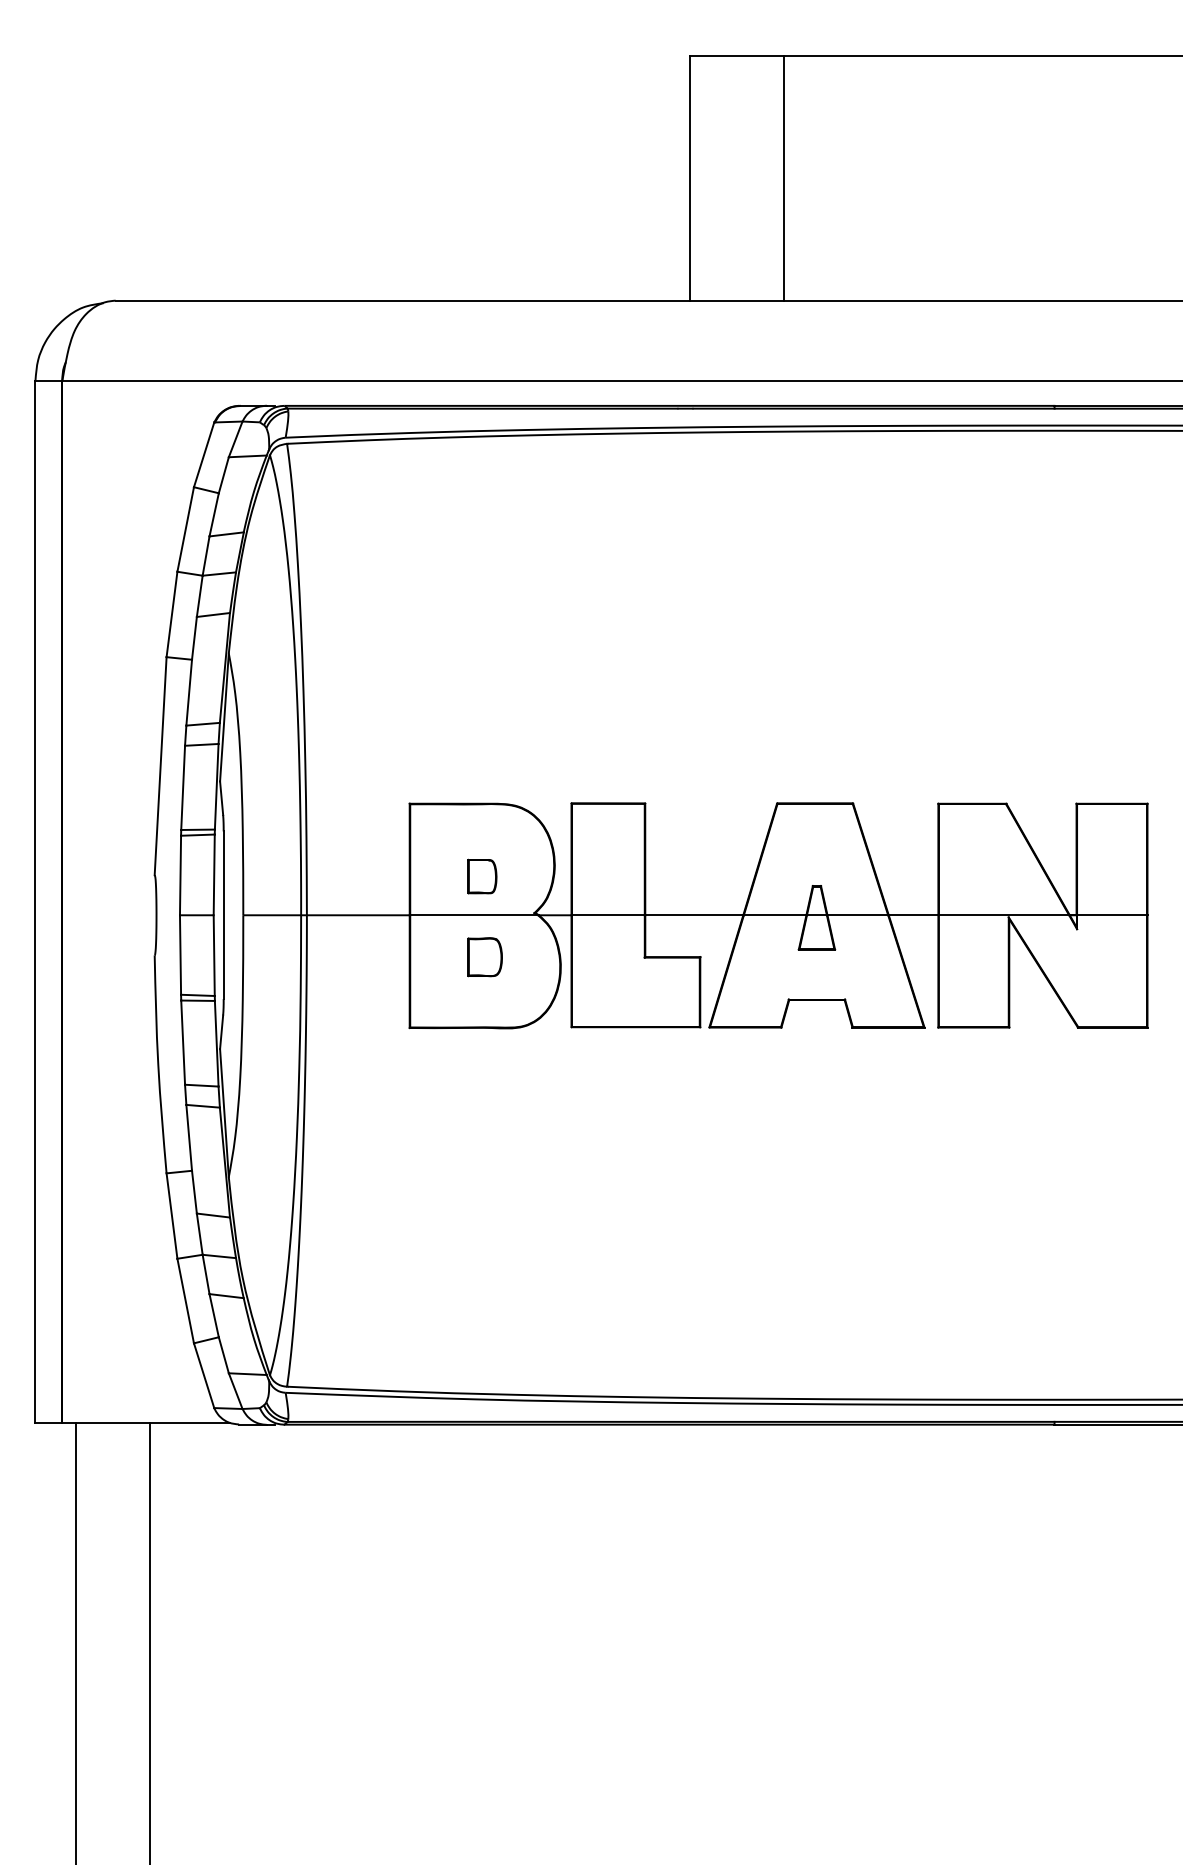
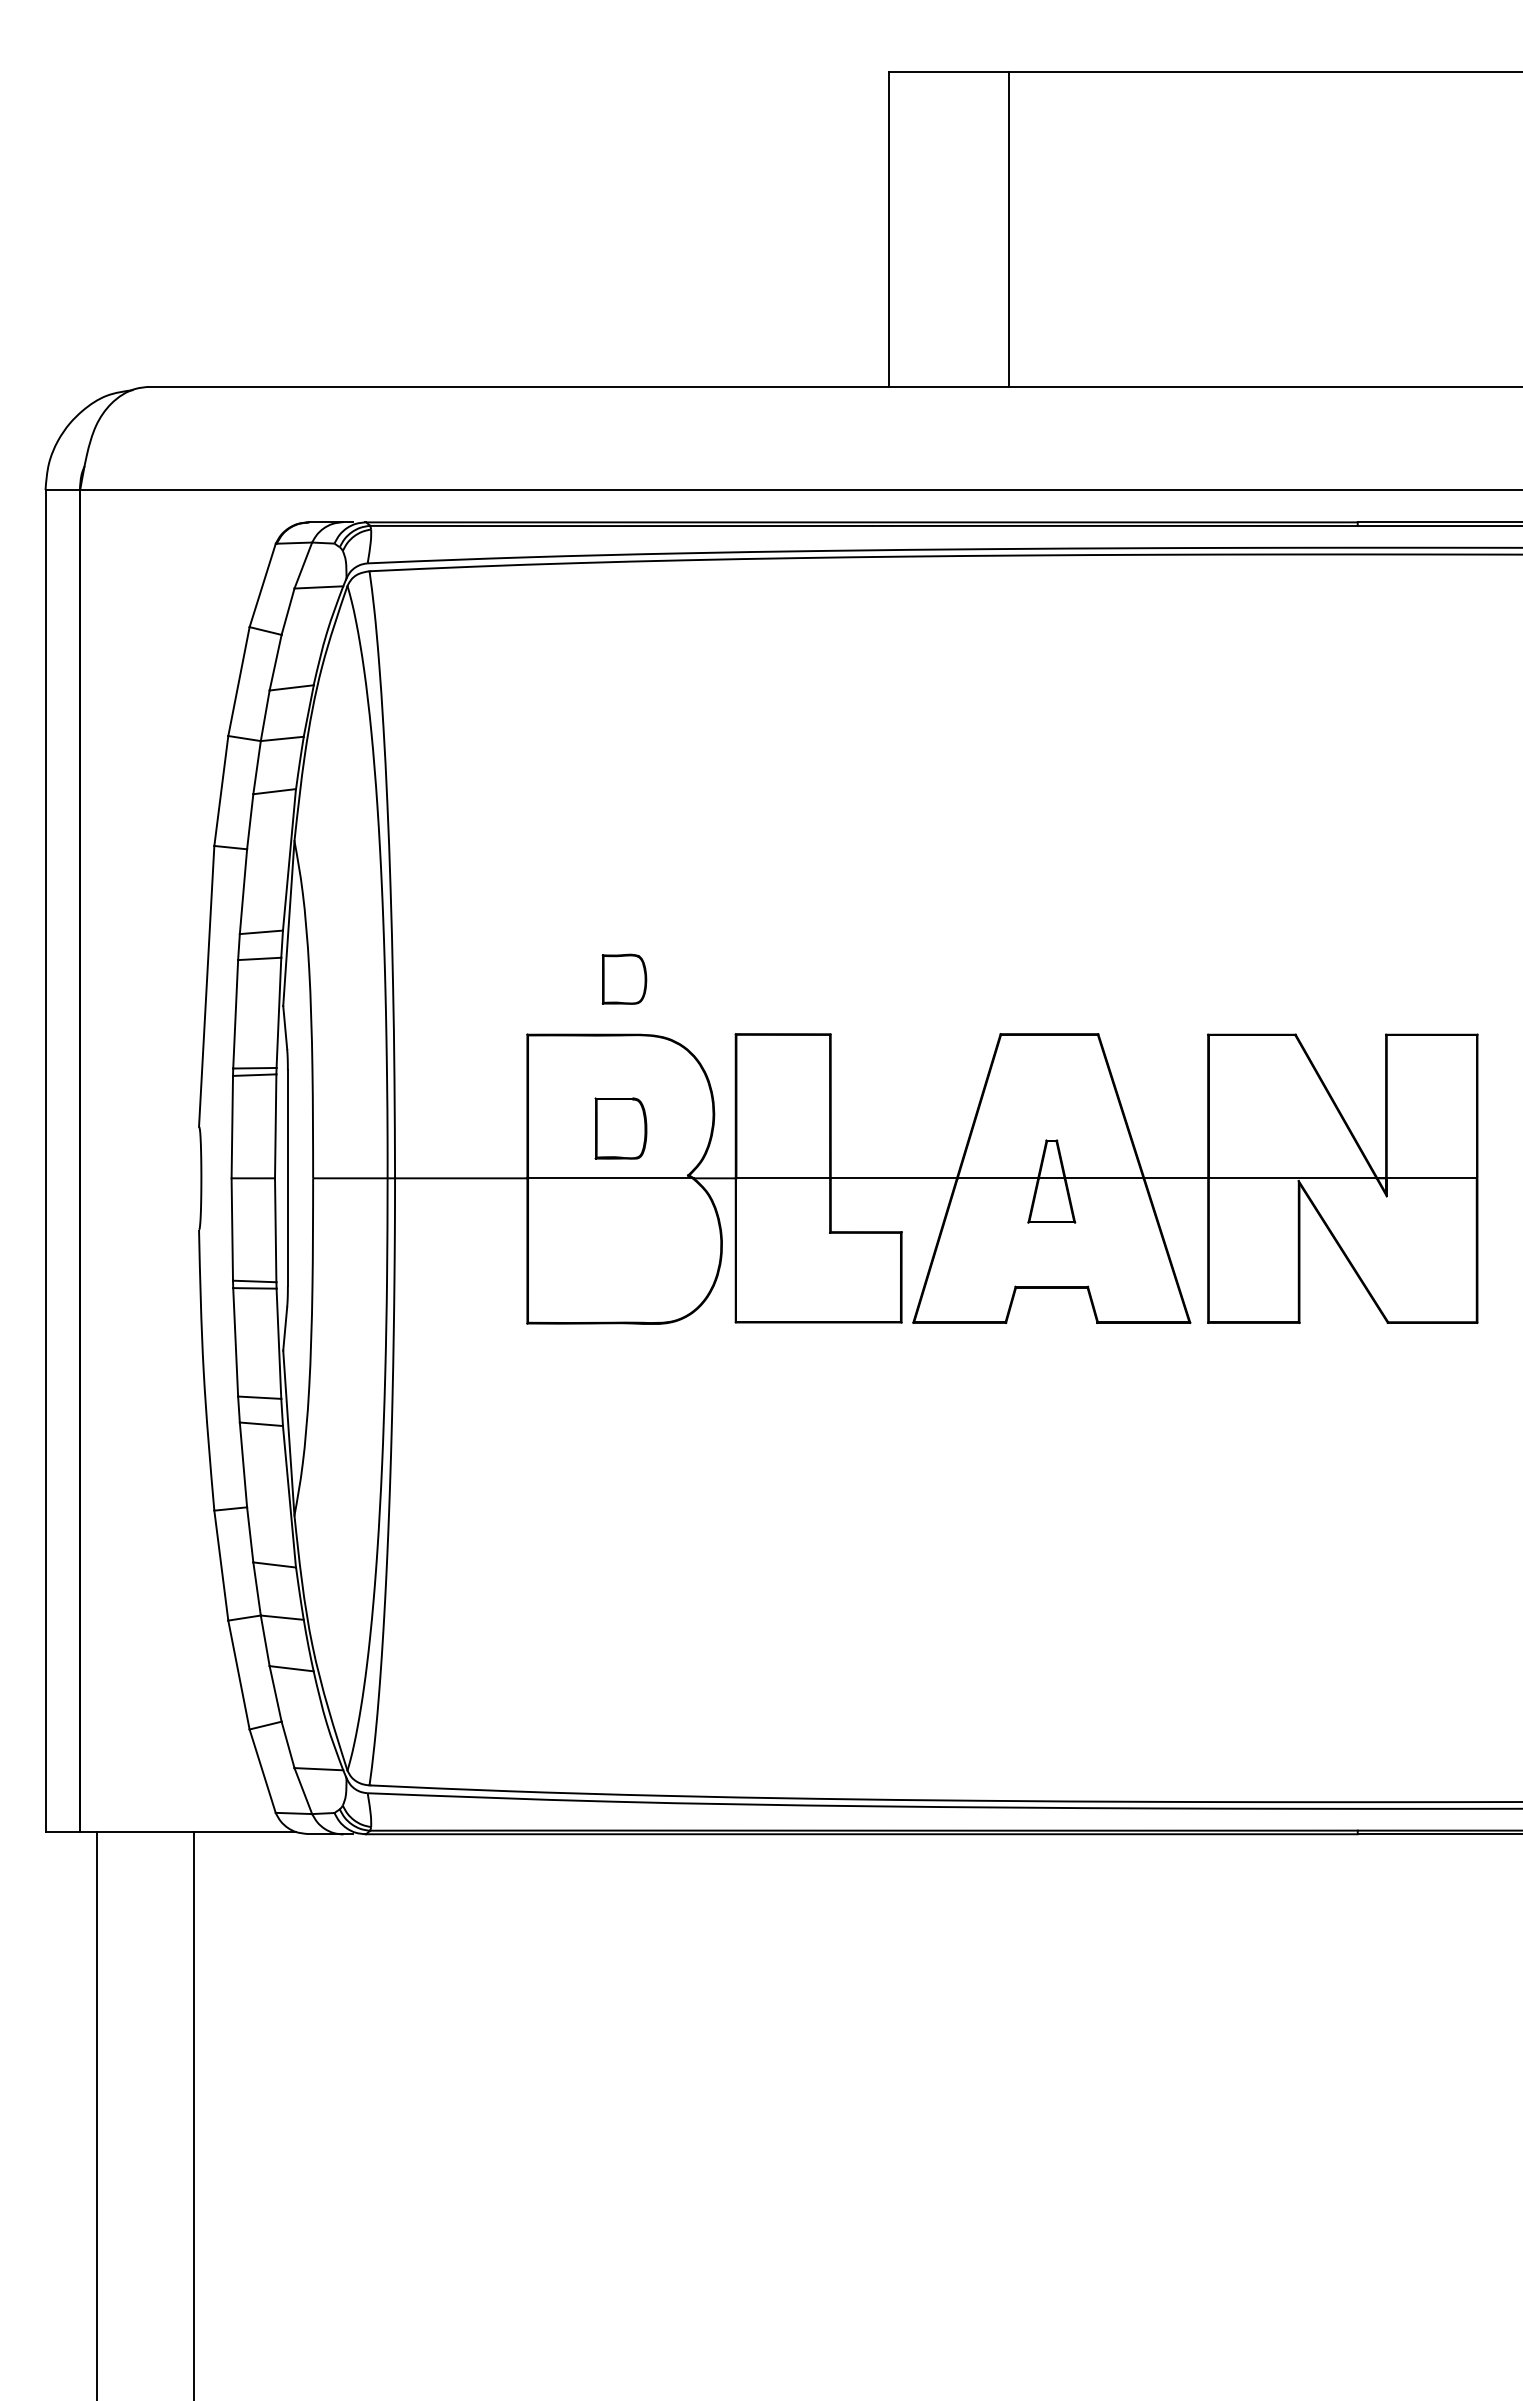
part: (481, 876) -> (620, 1128), size x1.4
part: (485, 956) -> (624, 978), moved

